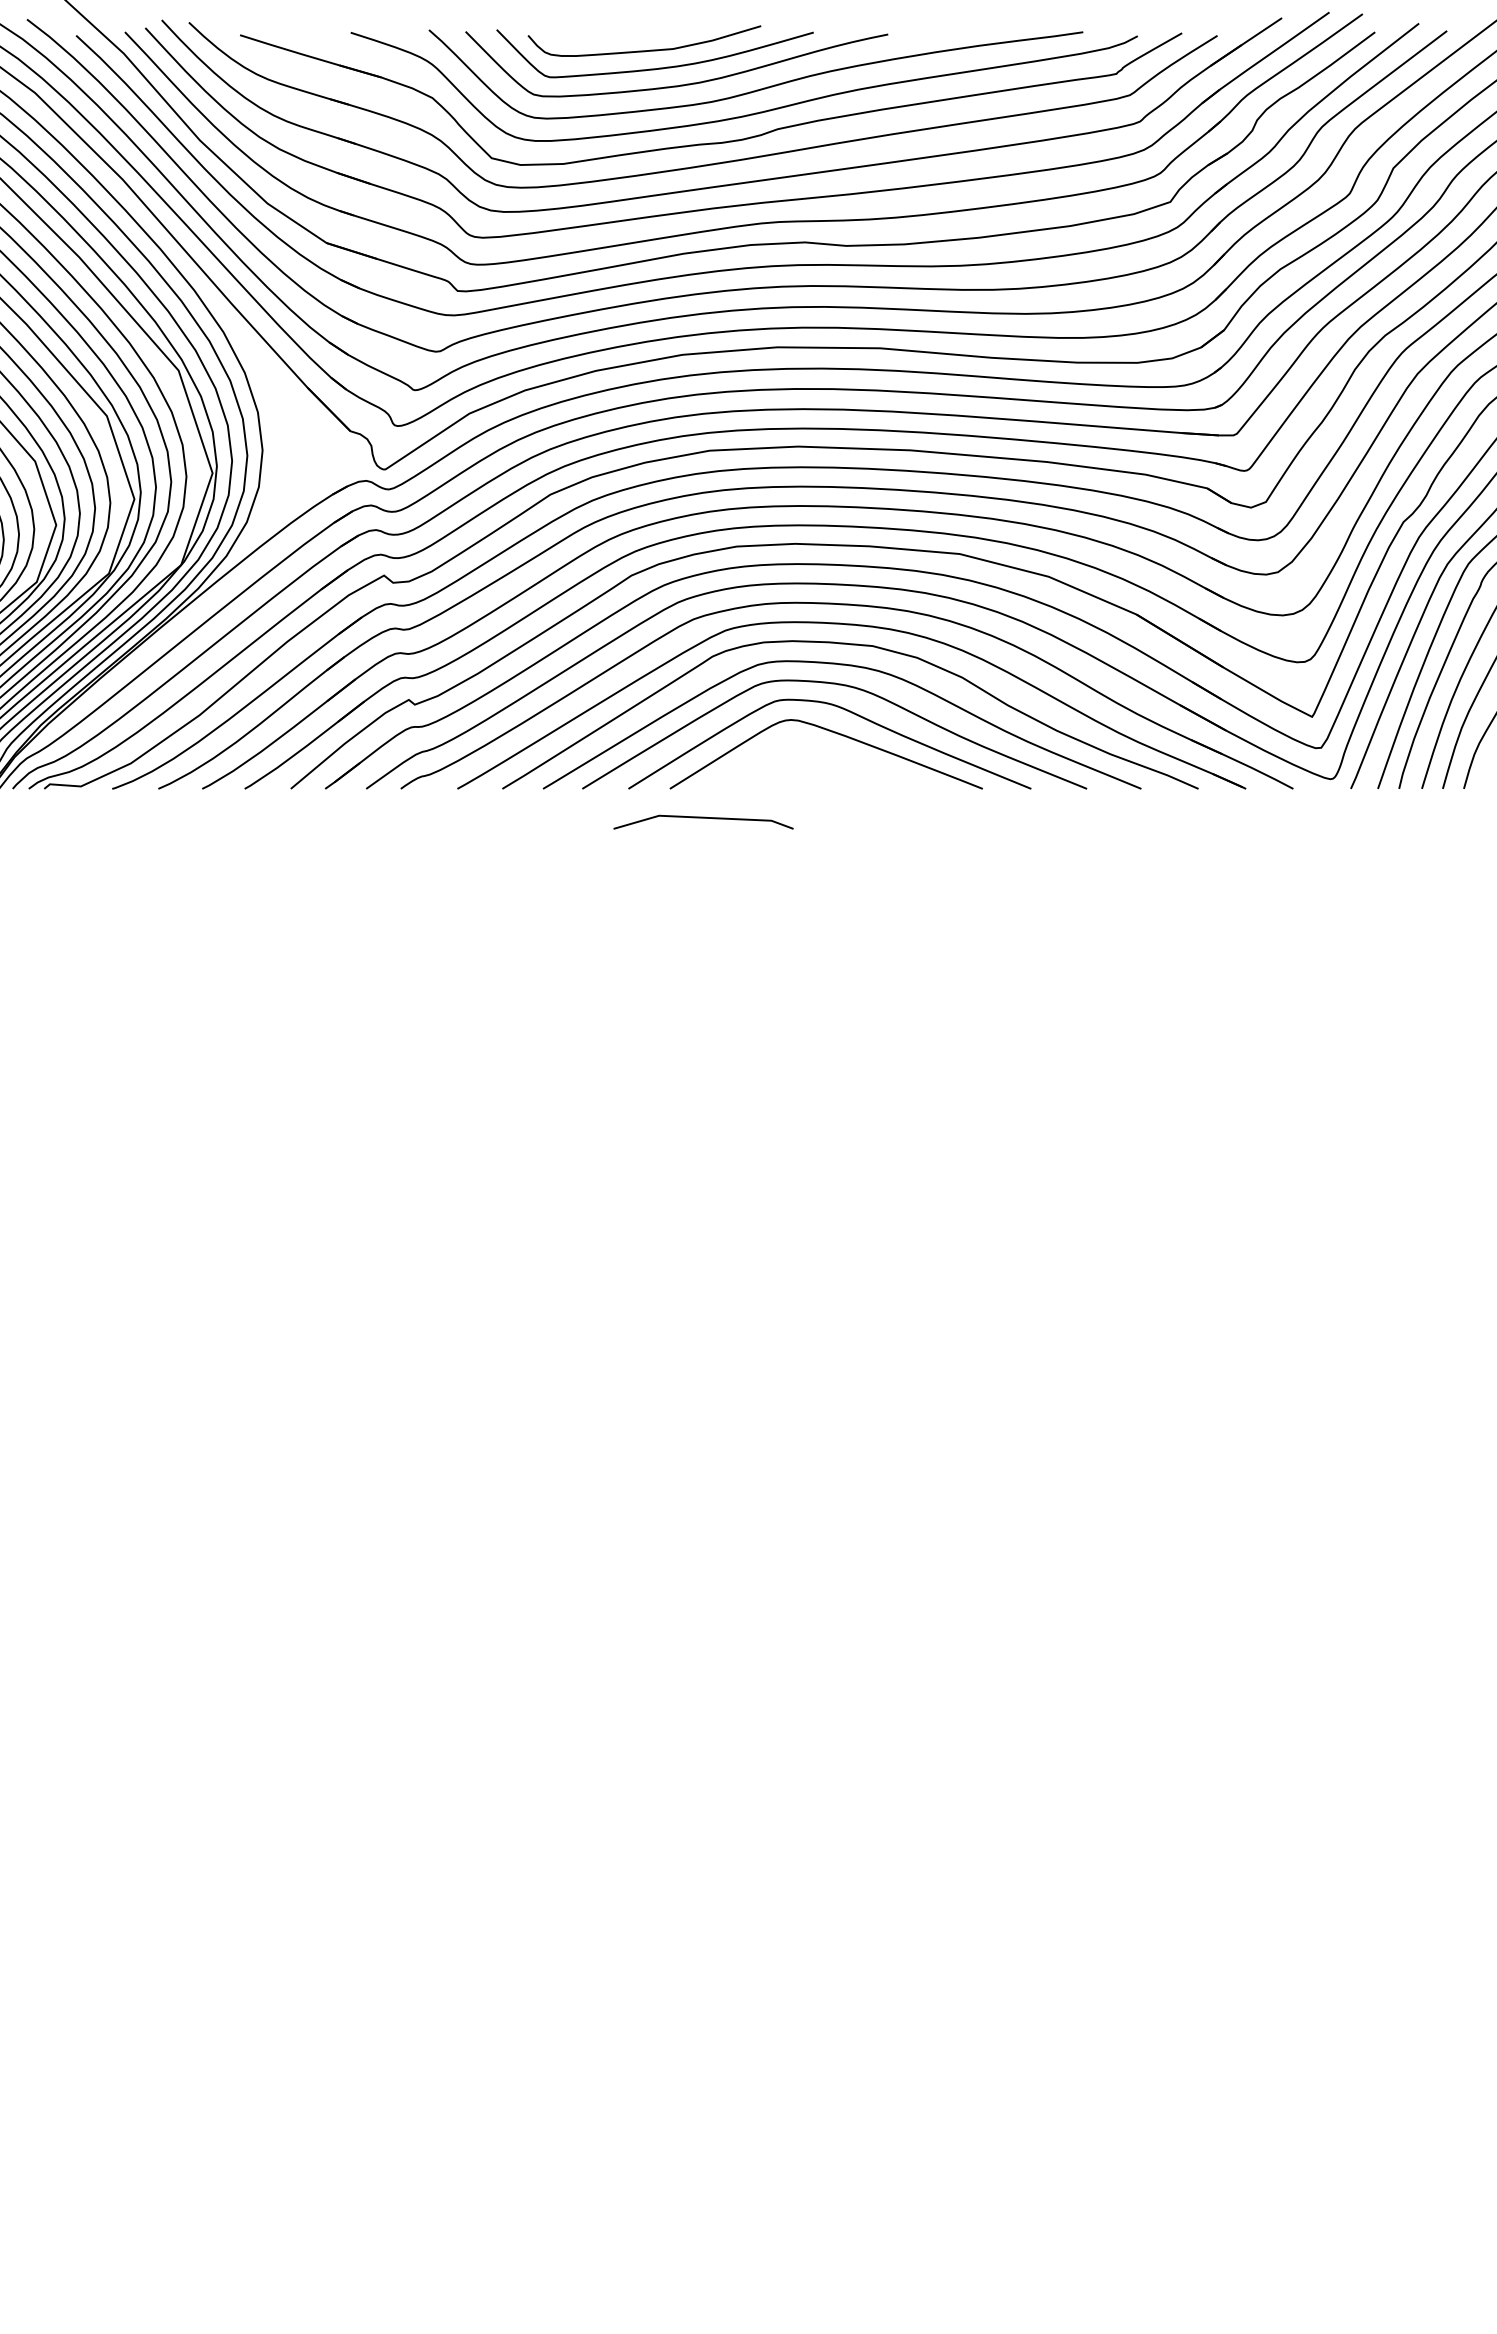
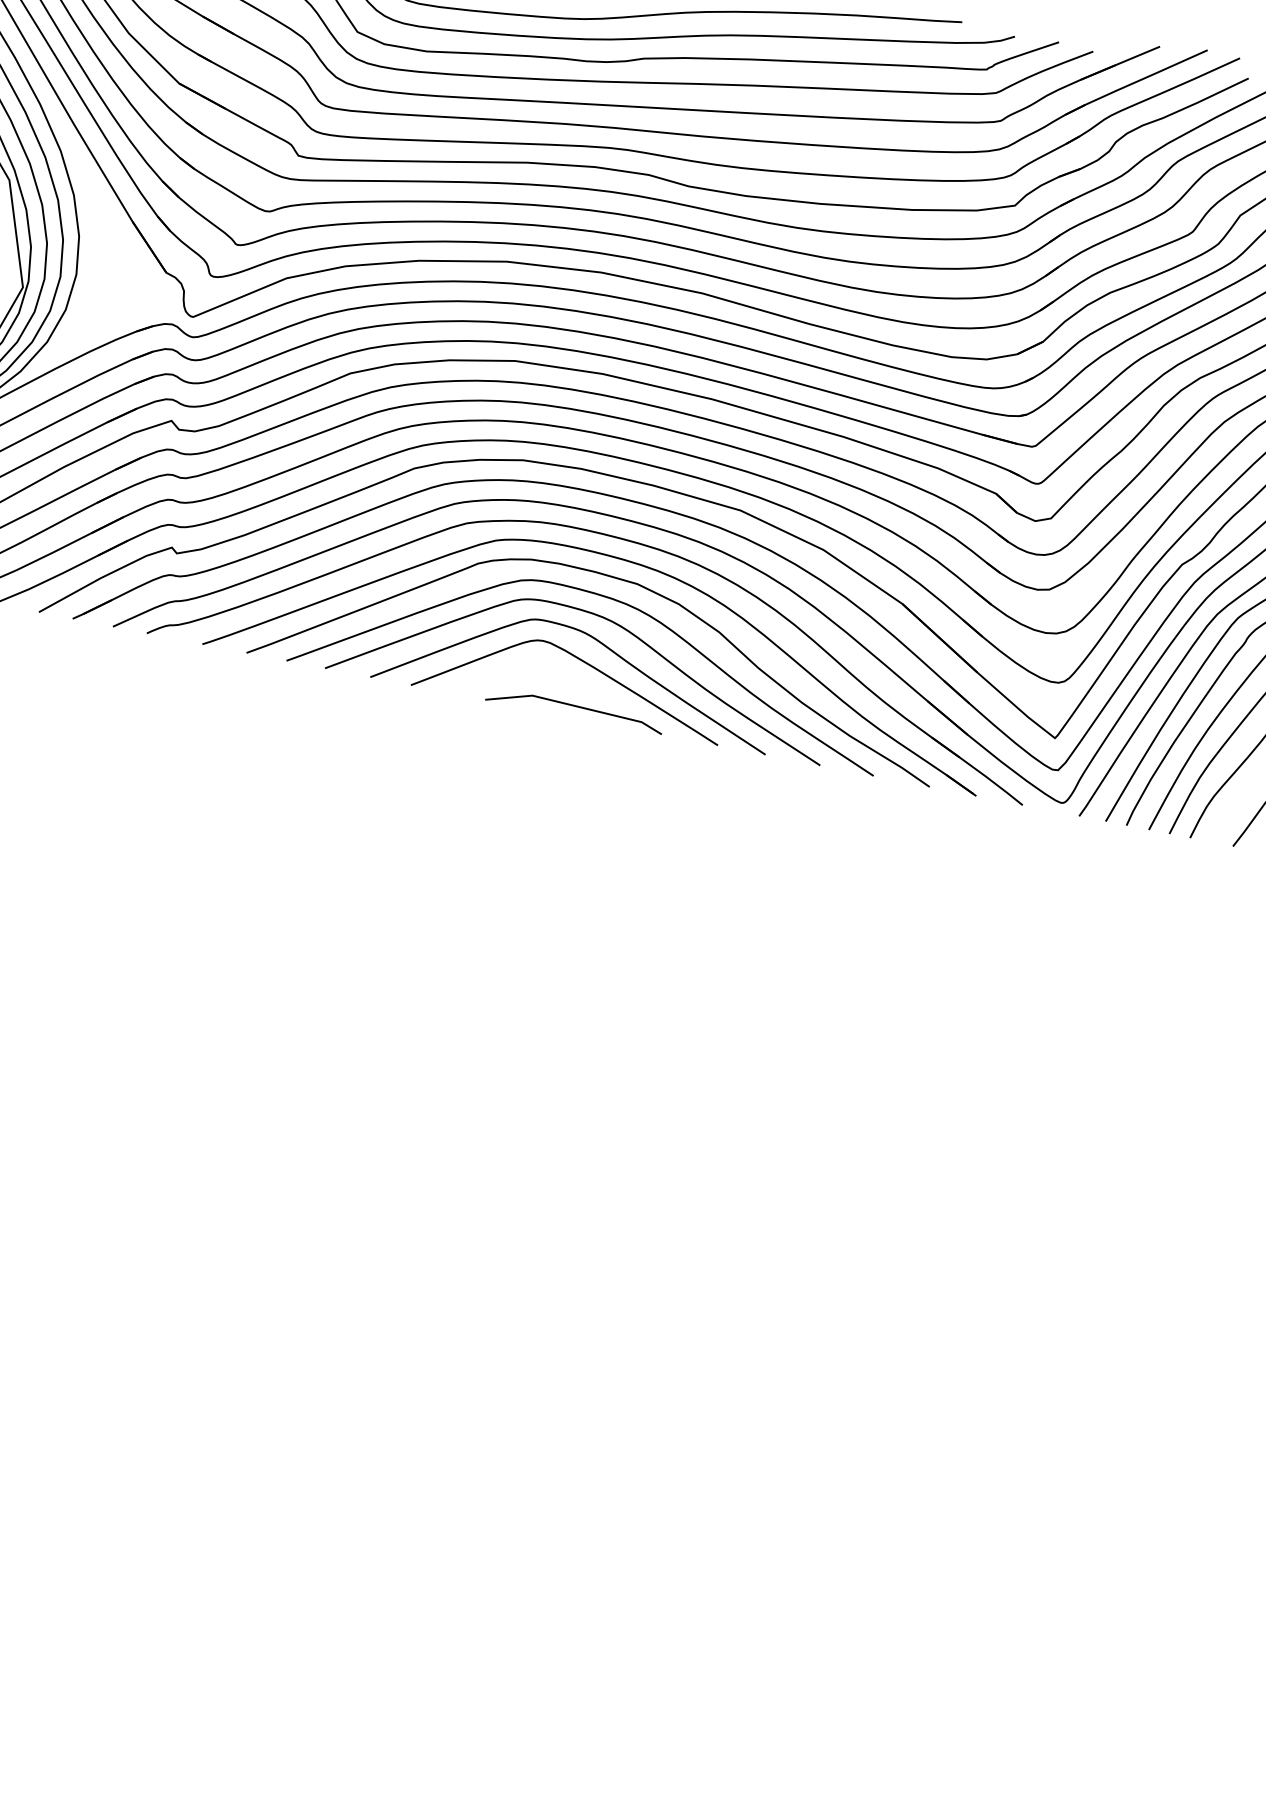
line: (703, 818) -> (575, 706), moved

